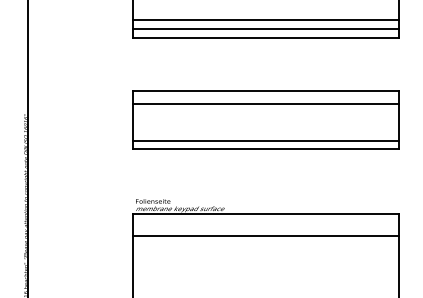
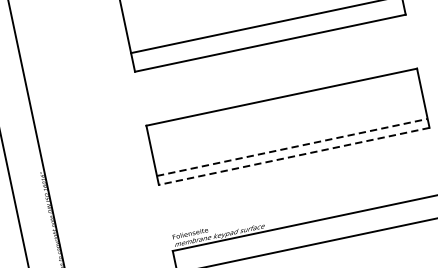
line: (265, 29) -> (267, 34), removed
line: (265, 103) -> (283, 109), removed
line: (265, 140) -> (291, 147), solid -> dashed
line: (265, 149) -> (293, 156), solid -> dashed

